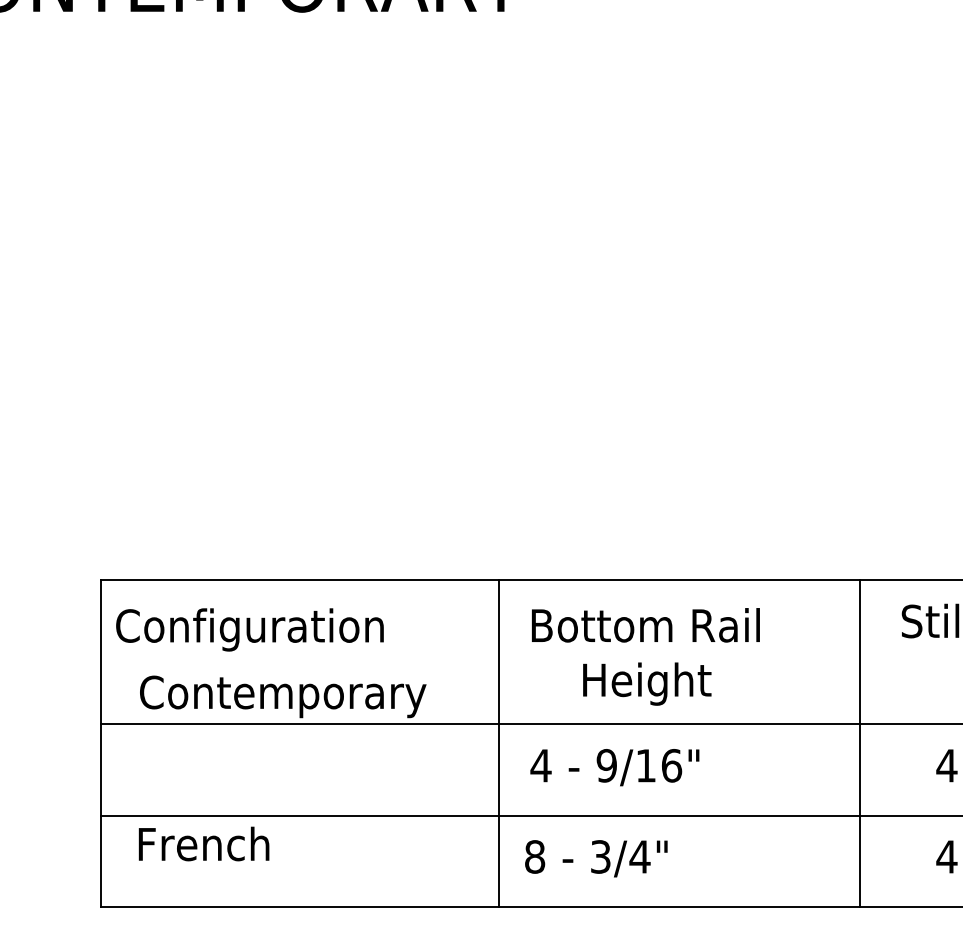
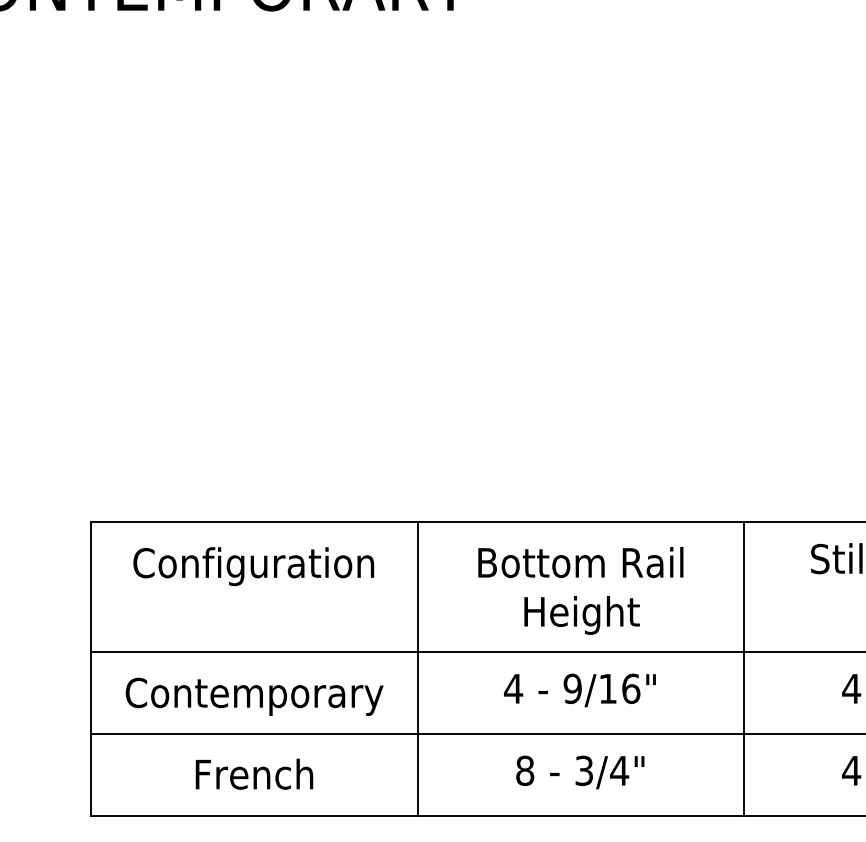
text: (249, 629) -> (253, 566), moved
text: (283, 696) -> (254, 696), moved
line: (498, 743) -> (417, 668), moved
line: (860, 743) -> (744, 668), moved
text: (614, 767) -> (579, 690), moved
text: (204, 843) -> (254, 773), moved
text: (596, 858) -> (580, 772), moved

